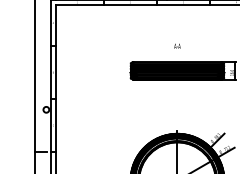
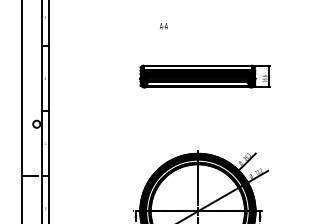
text: (177, 46) -> (163, 26), moved

